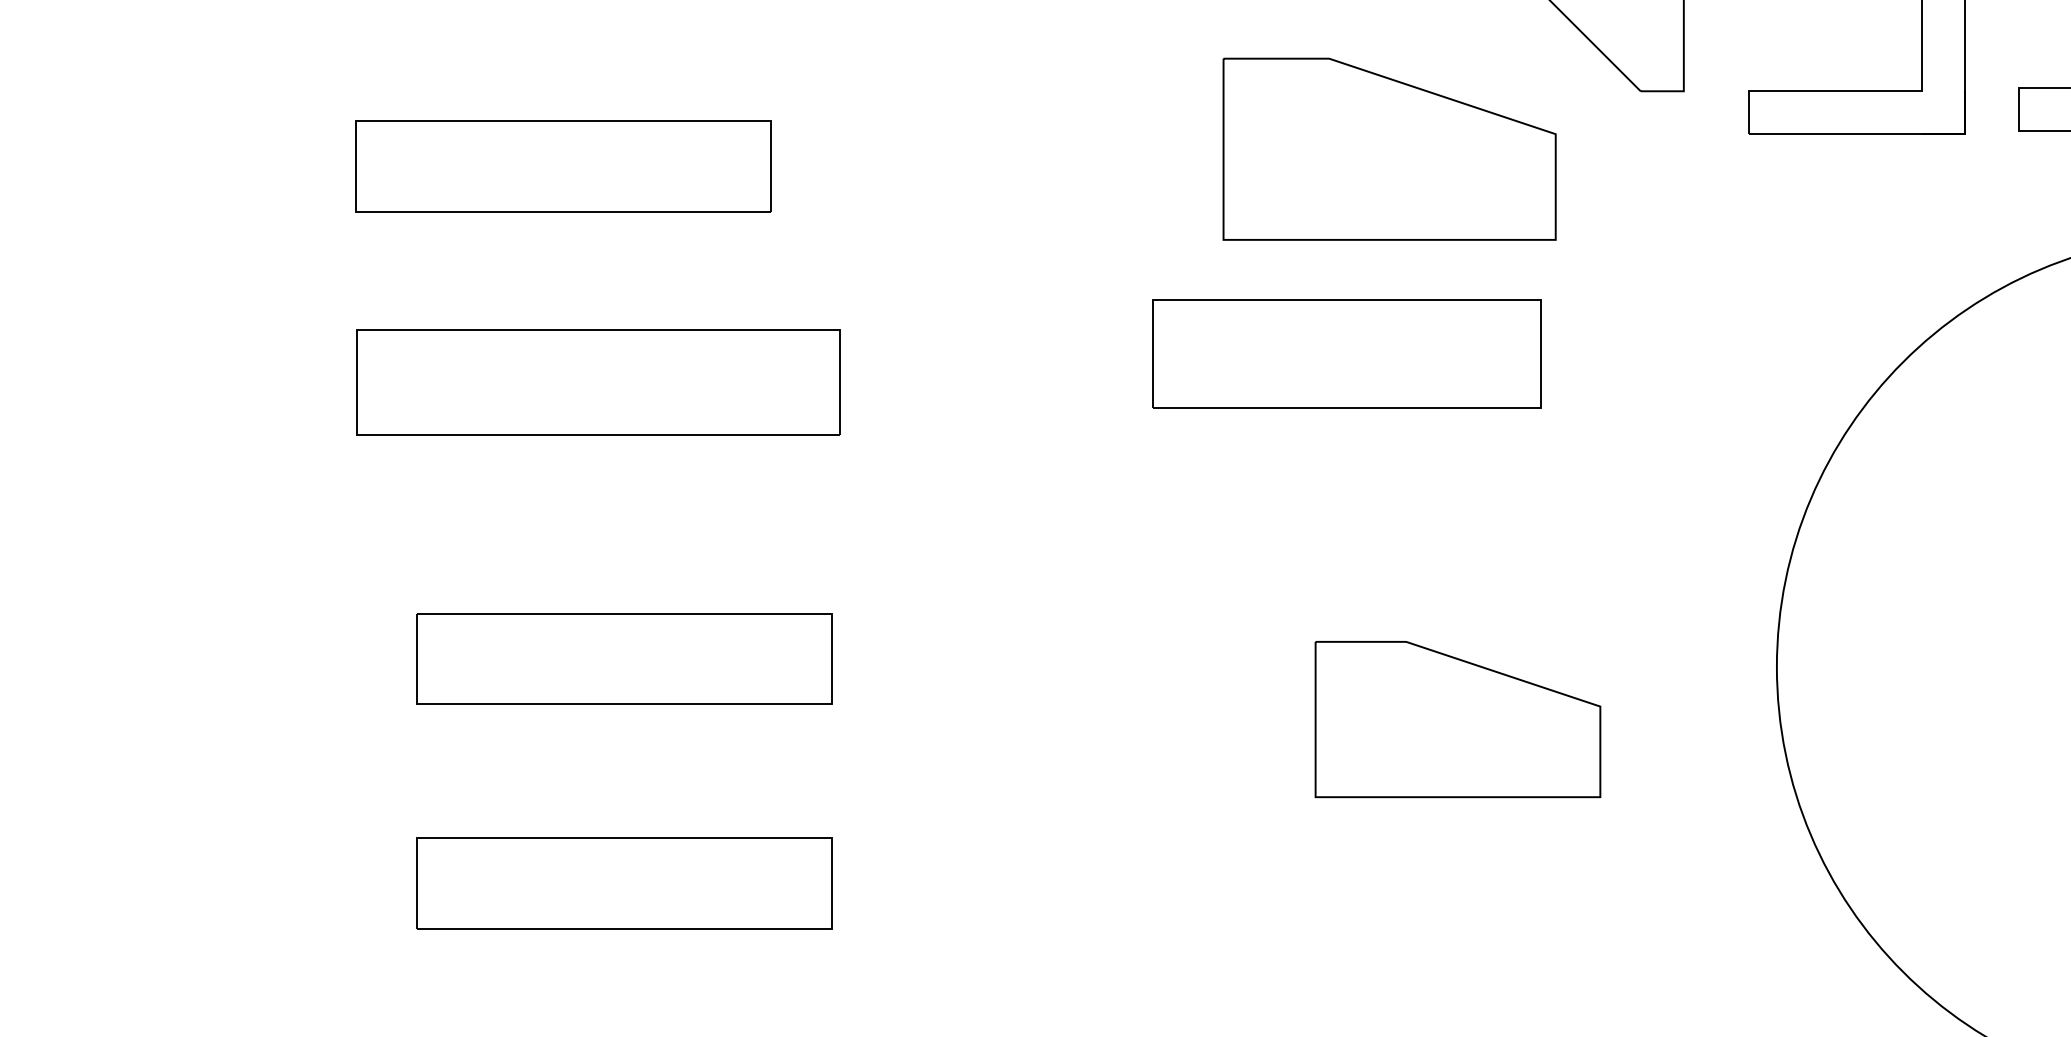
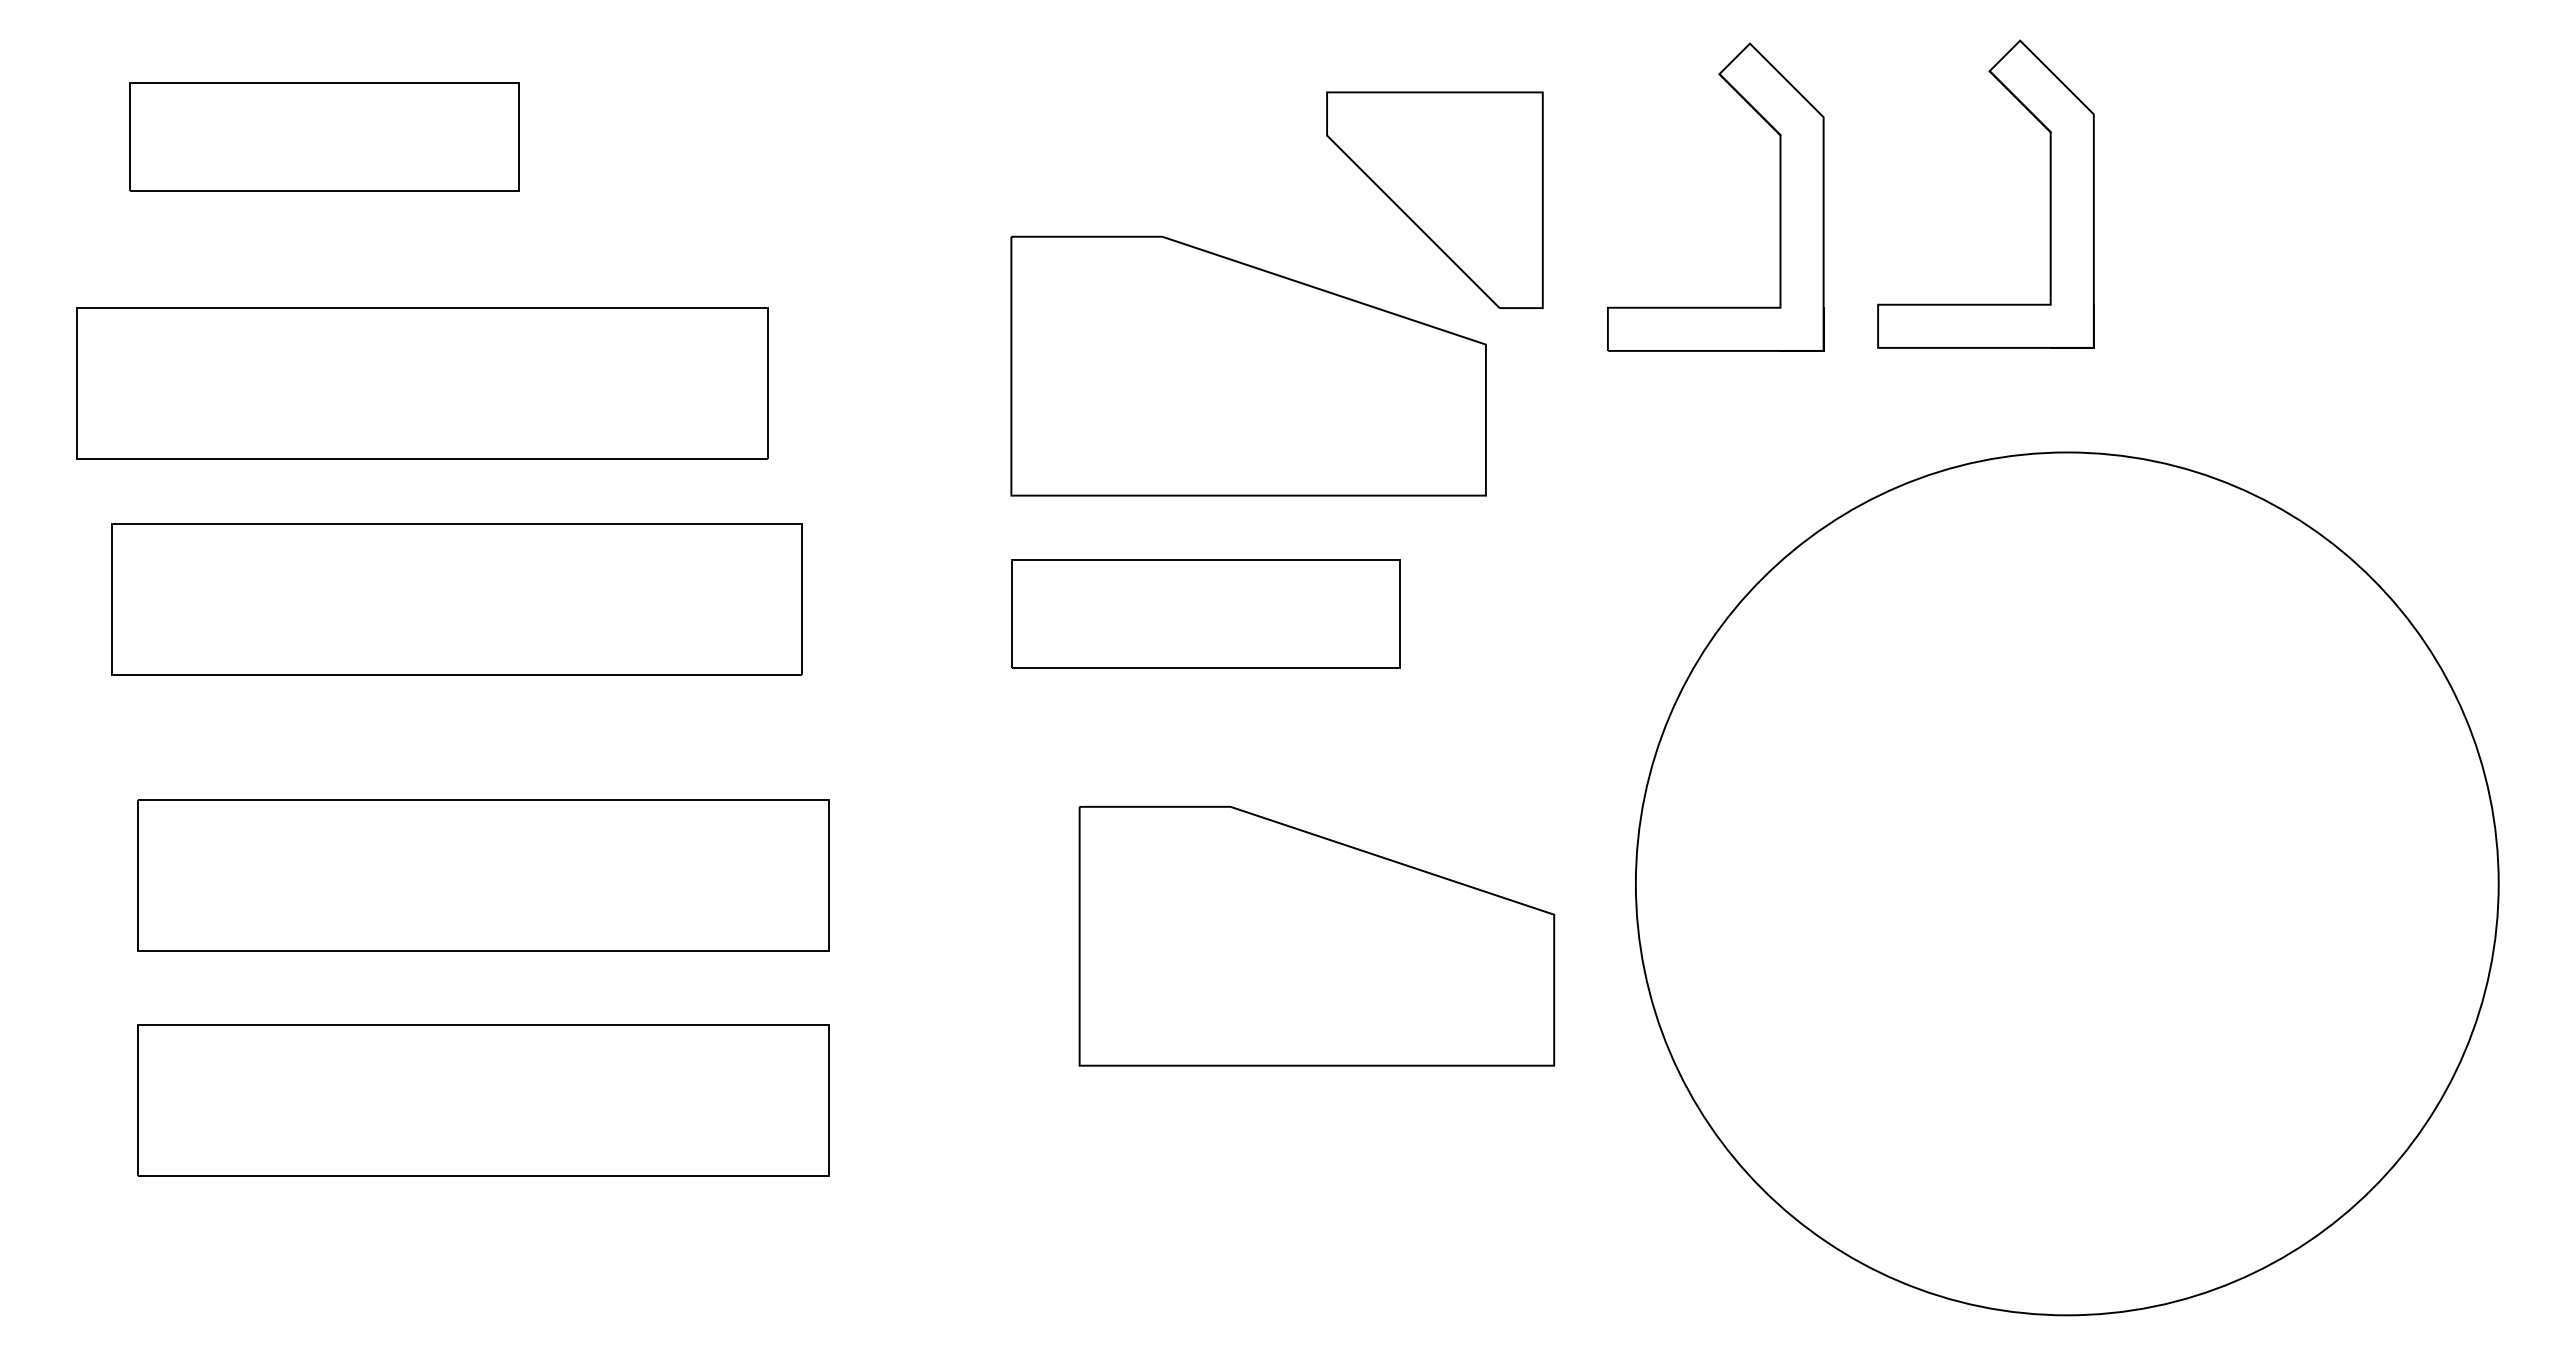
part: (1389, 148) -> (1248, 365), size x1.43
part: (563, 166) -> (422, 383), size x1.67
part: (1346, 353) -> (1205, 613), moved
part: (597, 382) -> (456, 599), size x1.43
part: (624, 658) -> (483, 875), size x1.67
part: (1457, 719) -> (1316, 936), size x1.67
part: (624, 883) -> (483, 1100), size x1.67

